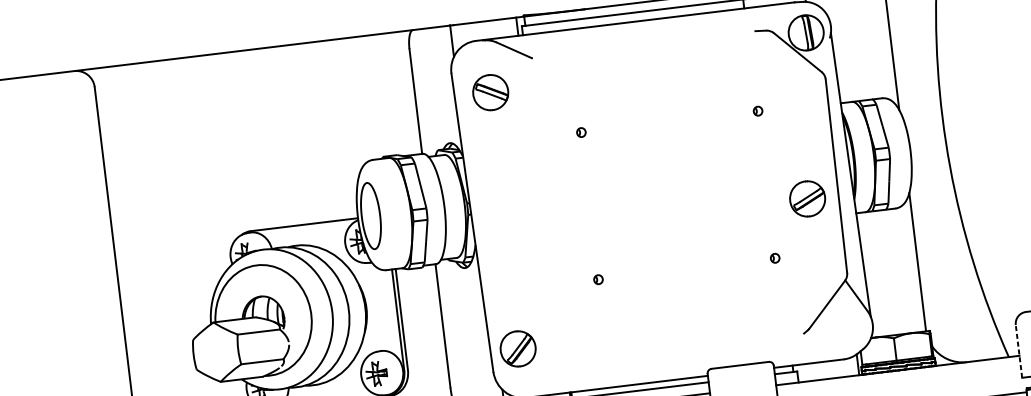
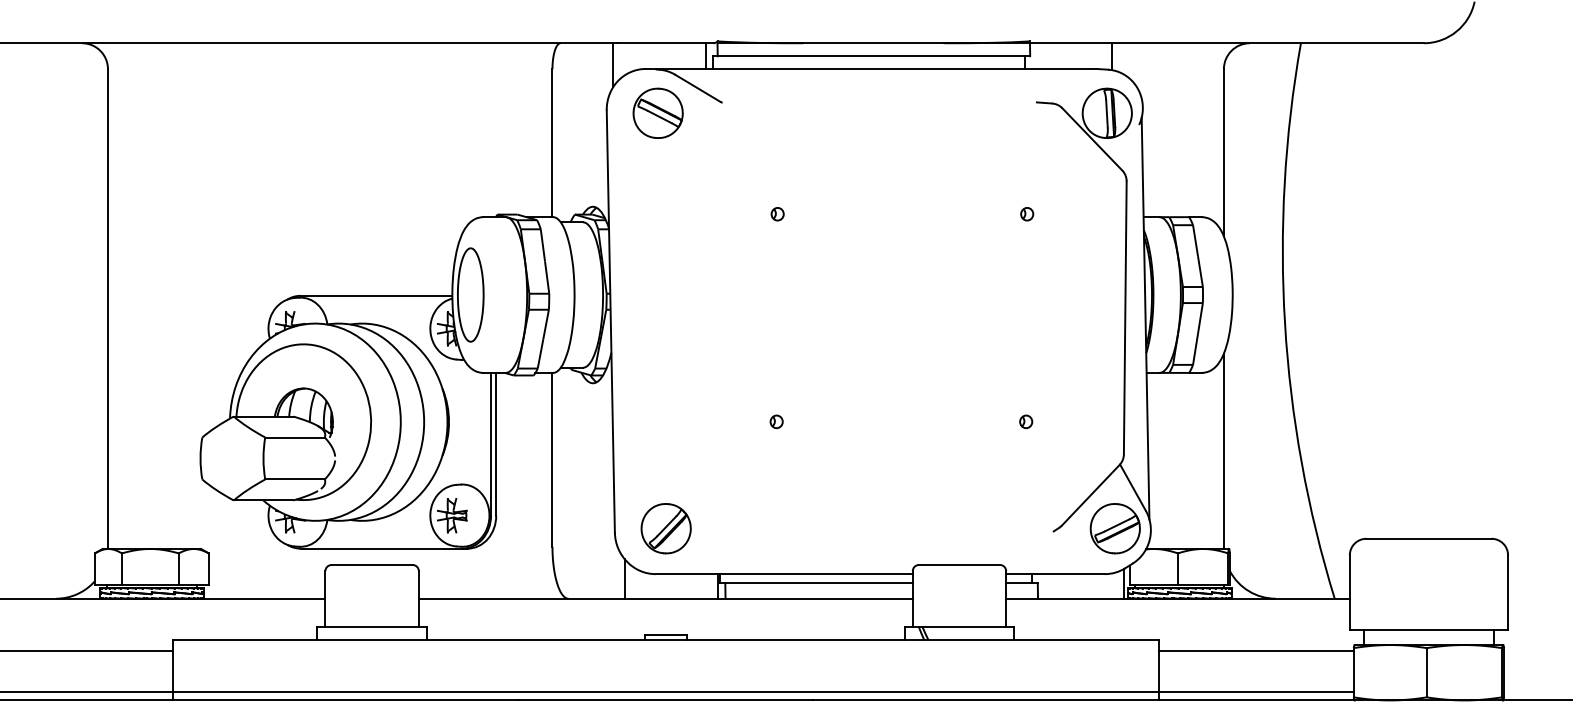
part: (490, 92) -> (657, 112), moved
part: (807, 198) -> (1114, 528), moved
part: (517, 348) -> (665, 528), moved
line: (1018, 351) -> (1349, 592), dashed -> solid

